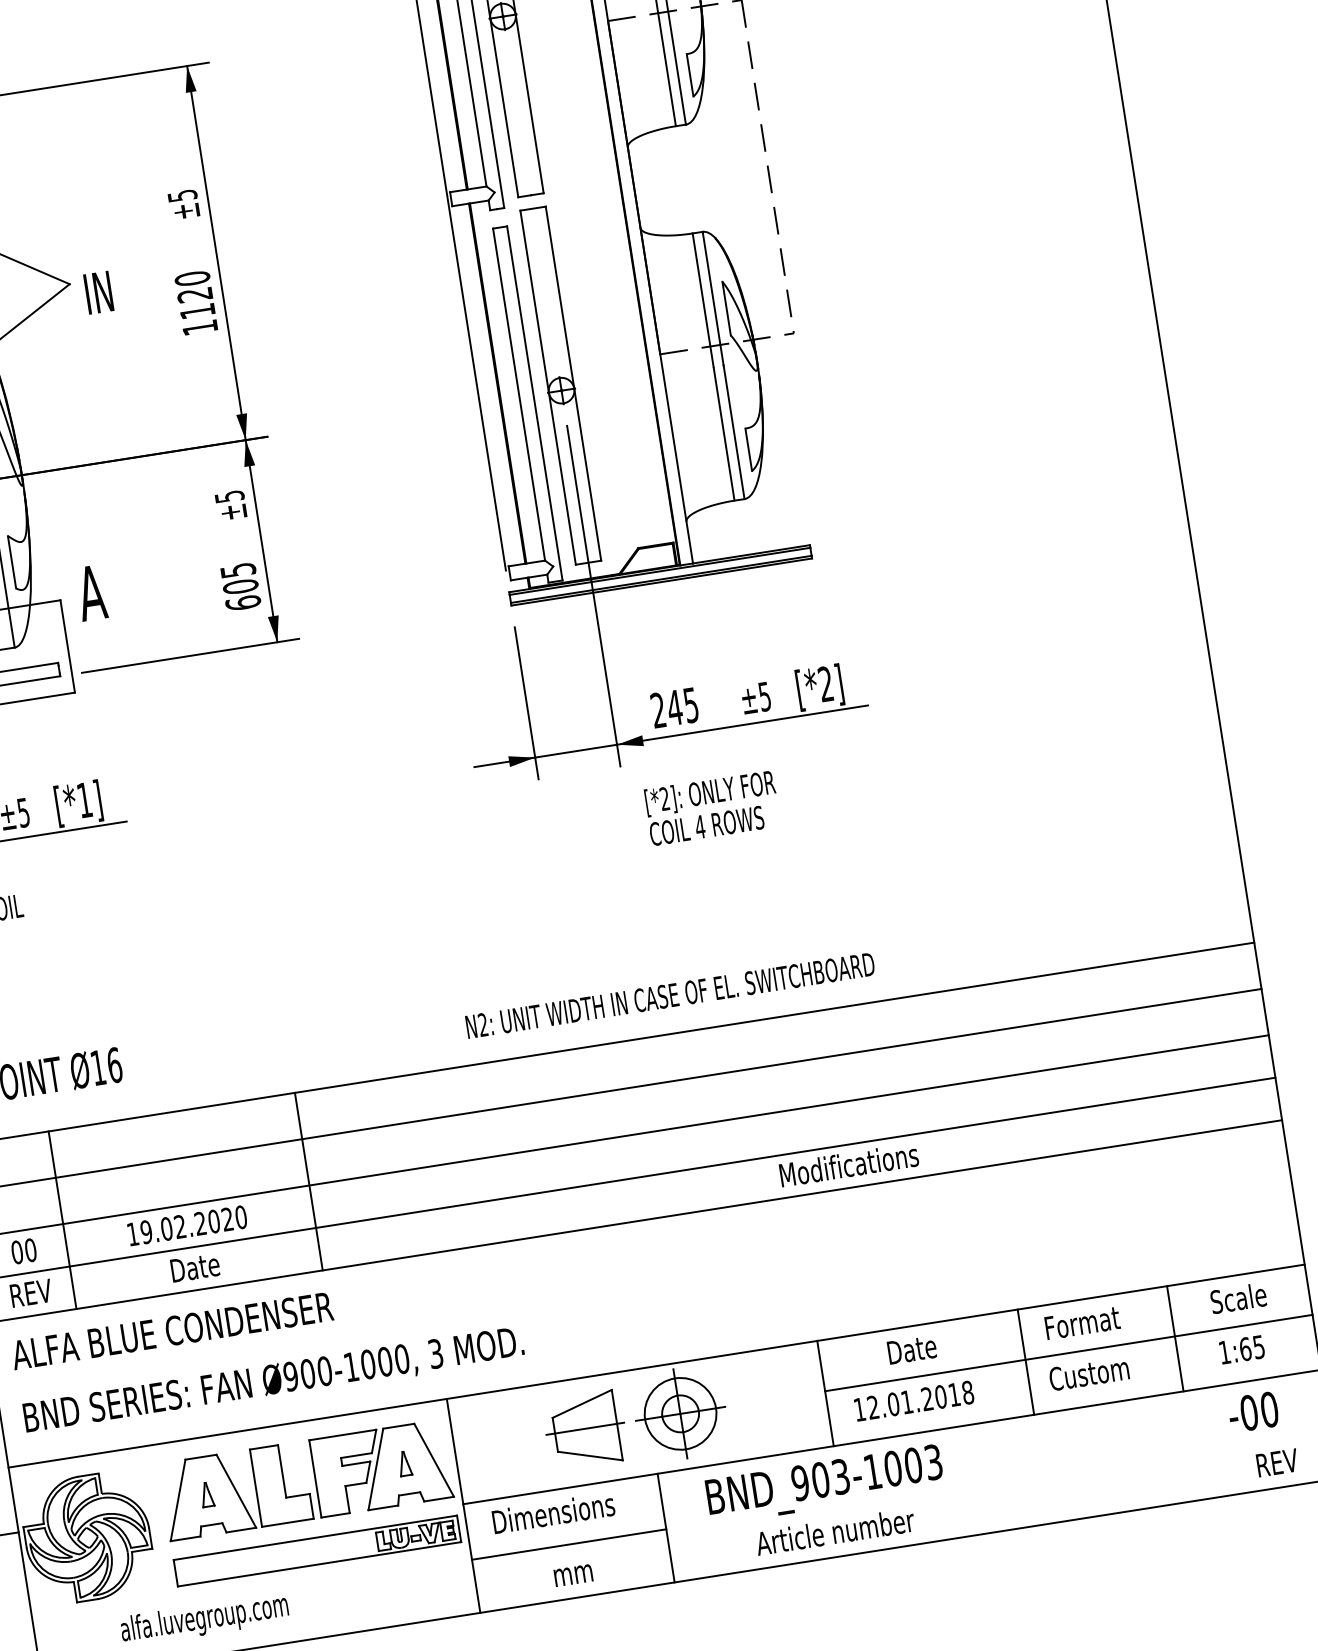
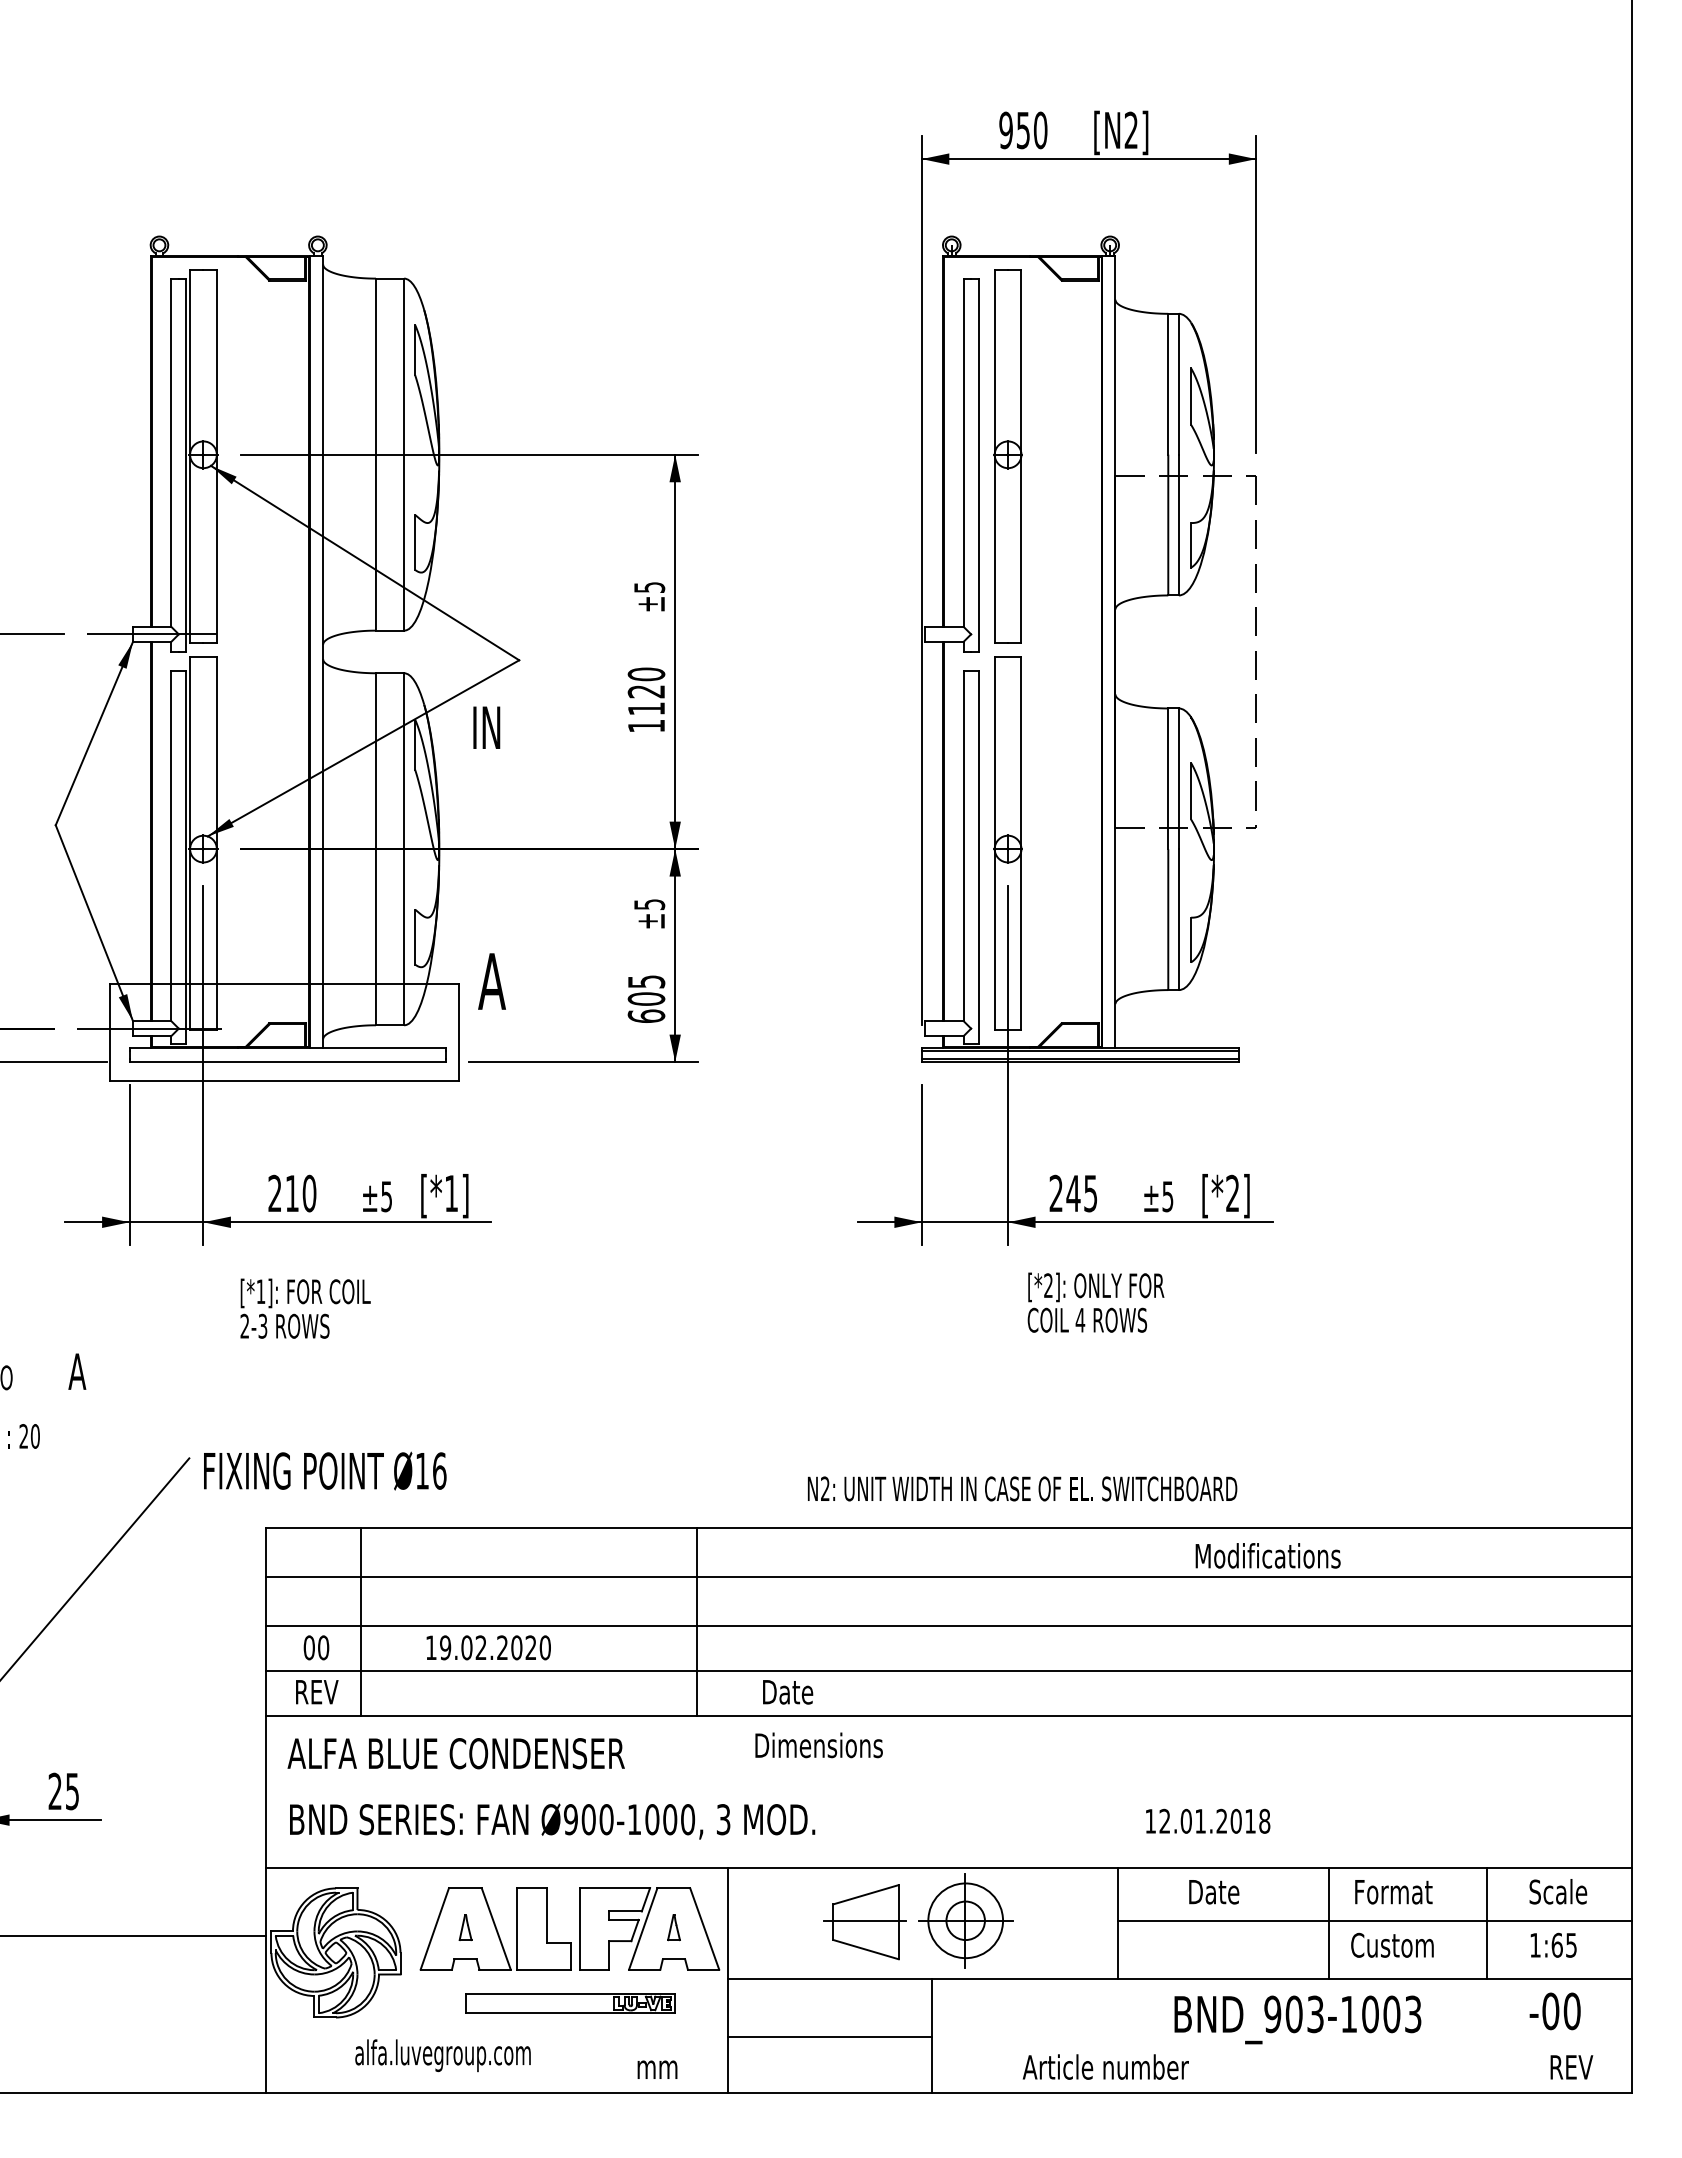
text: (98, 292) -> (486, 727), moved
text: (848, 1164) -> (1267, 1555), moved
line: (308, 1181) -> (696, 1621), moved
text: (195, 1267) -> (788, 1692), moved
text: (914, 1400) -> (1208, 1820), moved
text: (824, 1484) -> (1297, 2019), moved
text: (553, 1513) -> (818, 1745), moved
part: (316, 1550) -> (569, 2002), size x0.7
text: (573, 1575) -> (657, 2069), moved

